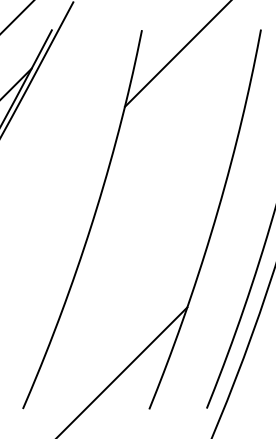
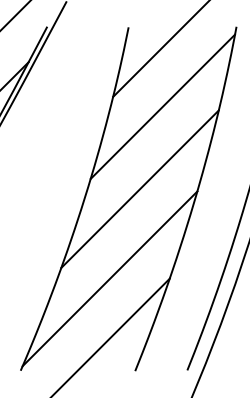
line: (179, 117) -> (162, 106), added
line: (153, 209) -> (139, 189), added
line: (120, 307) -> (109, 278), added

